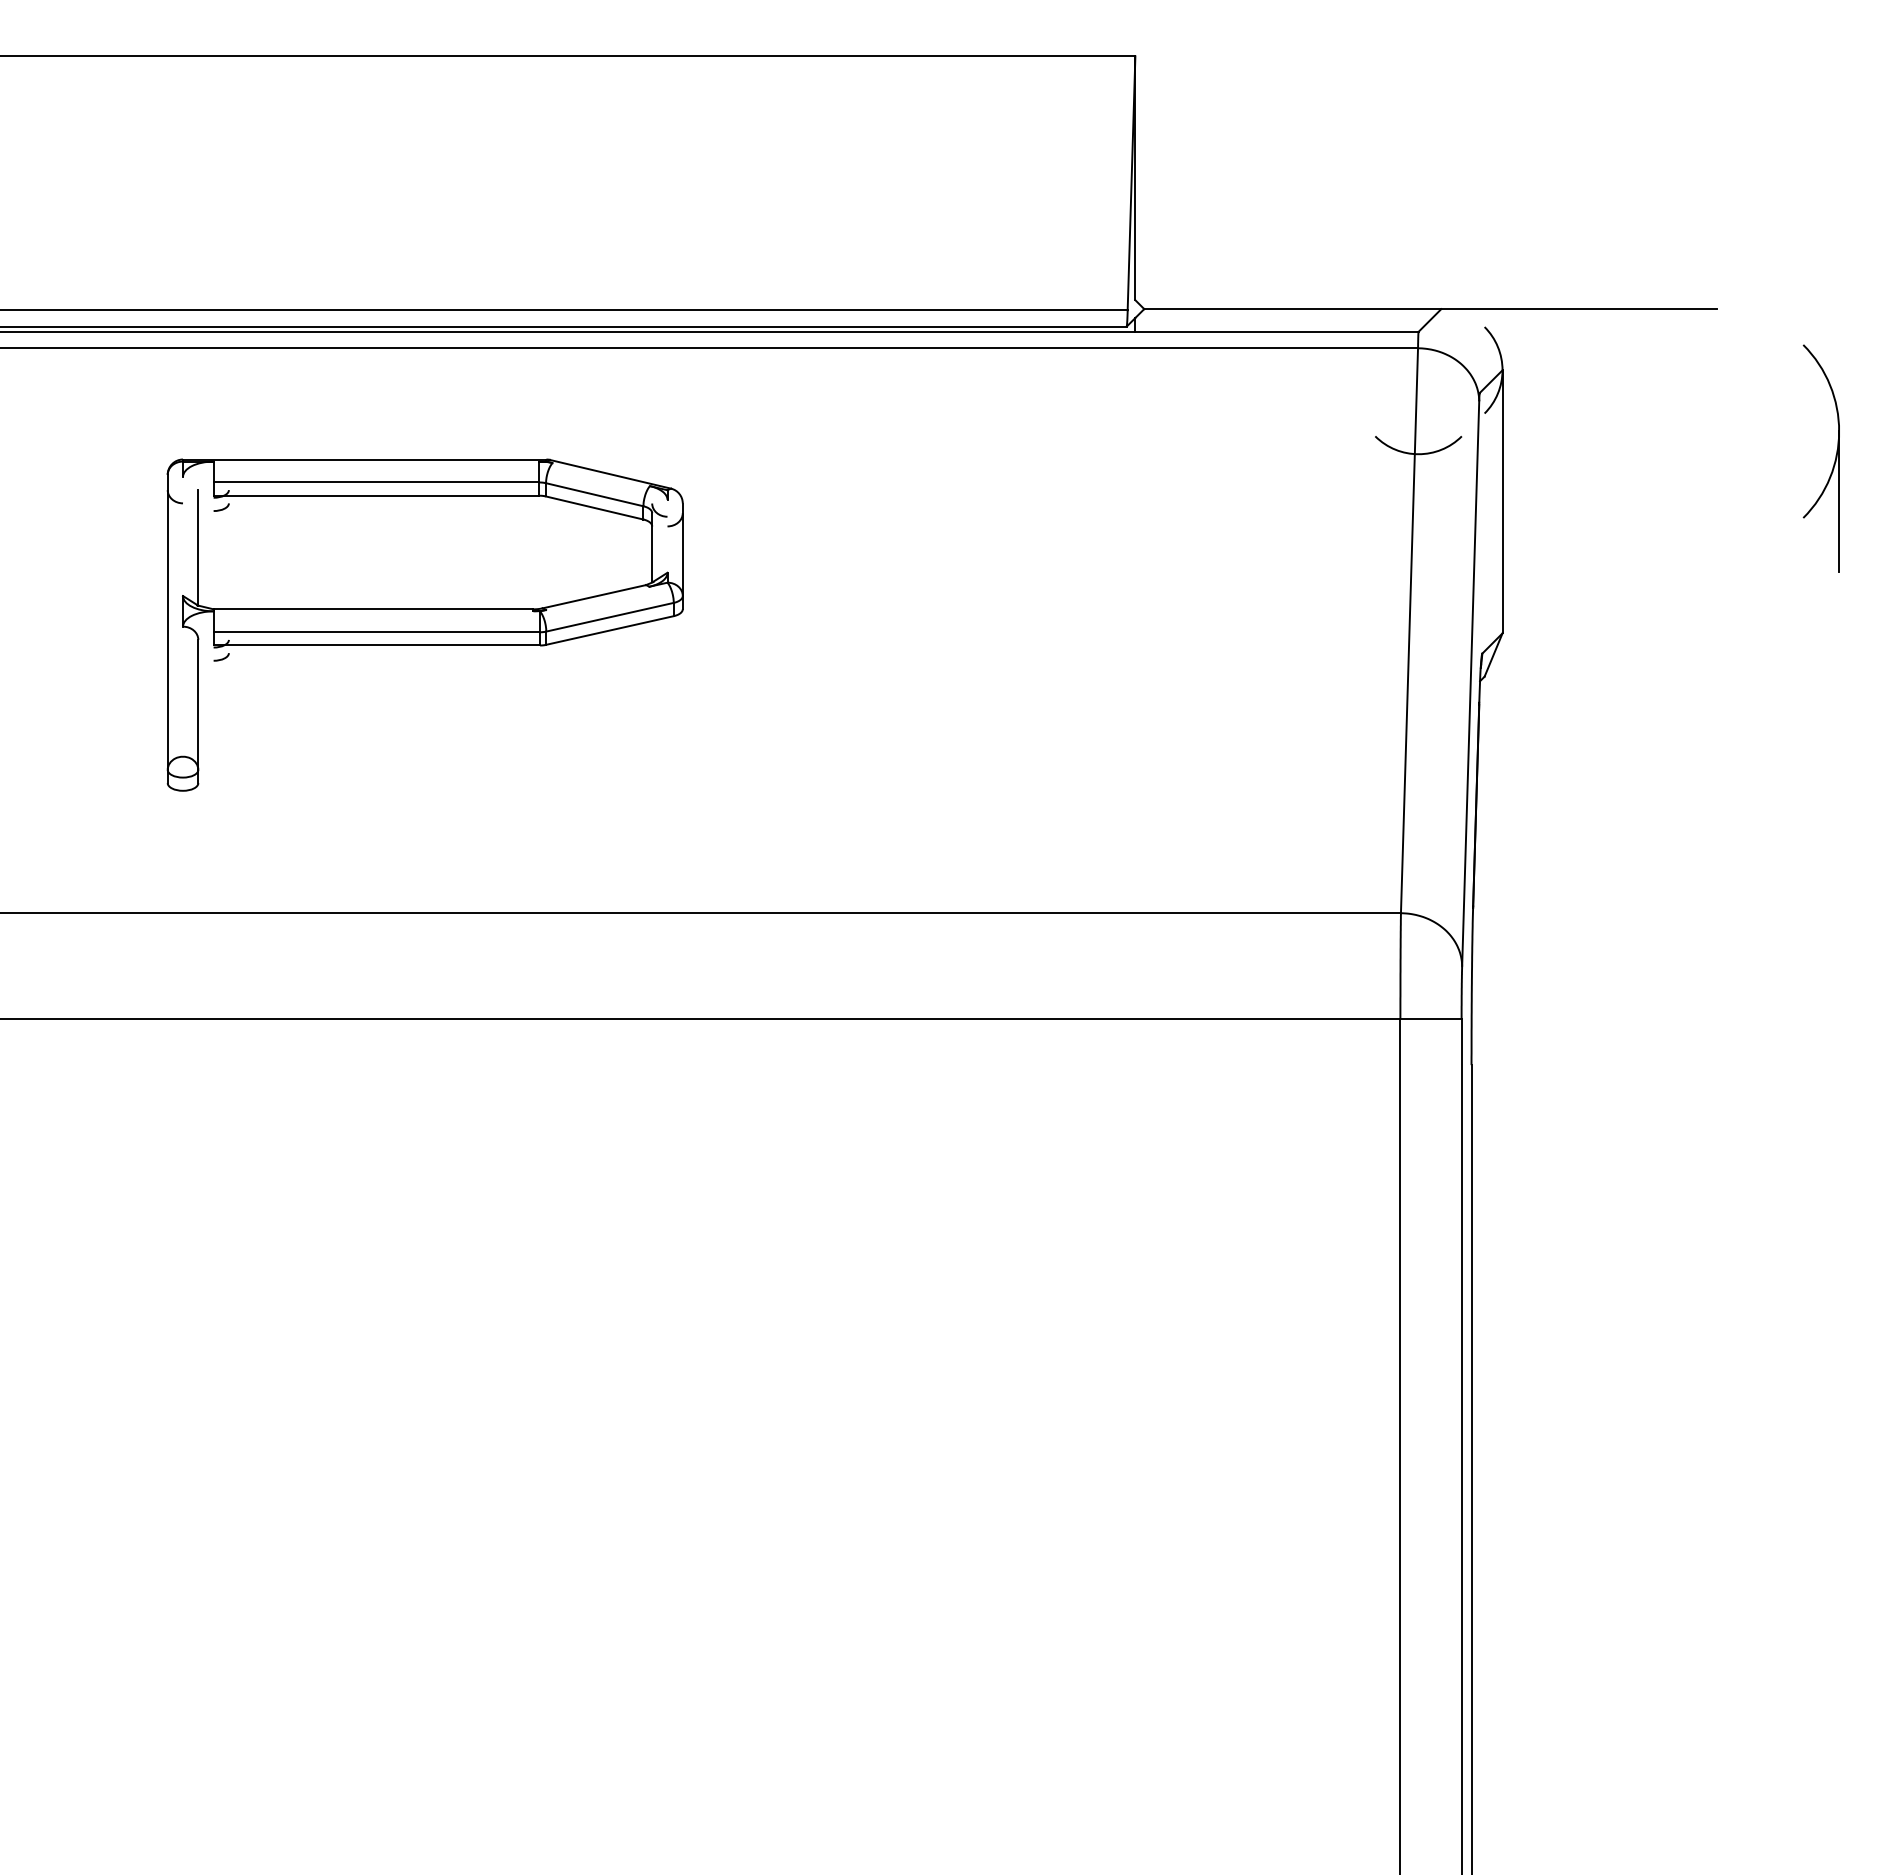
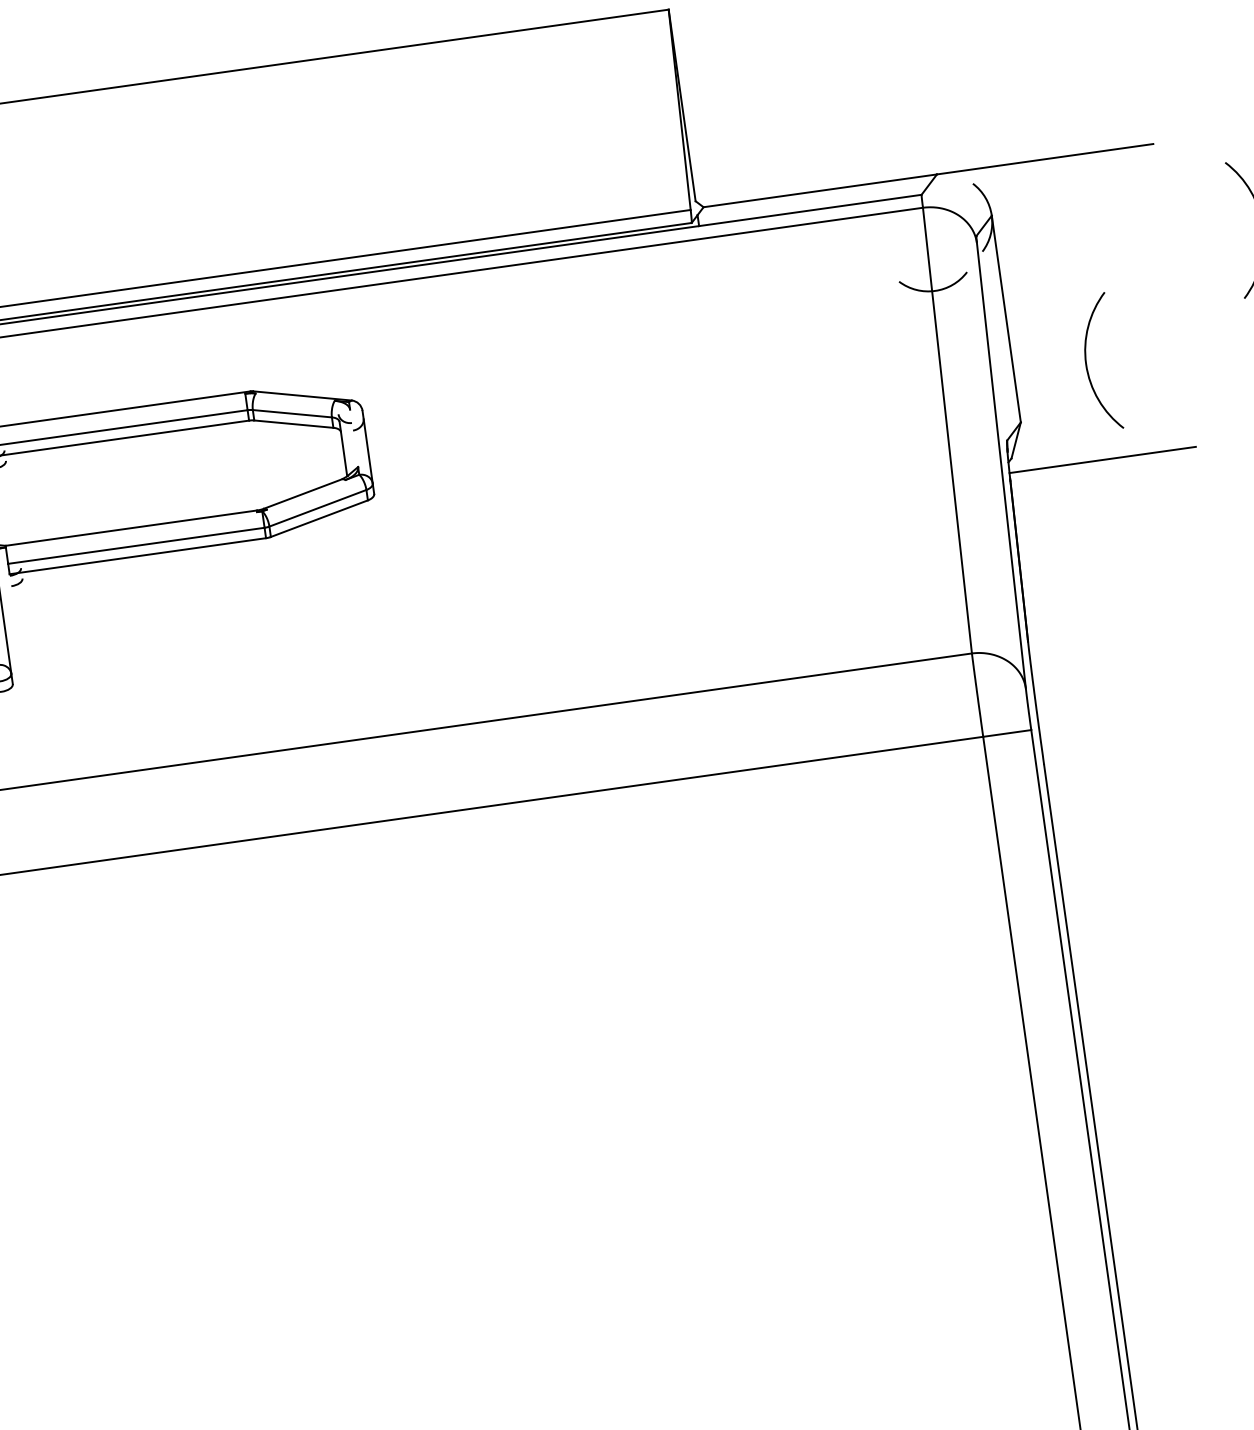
curve: (1595, 572) -> (1087, 364), added
line: (1597, 694) -> (1102, 459), added

